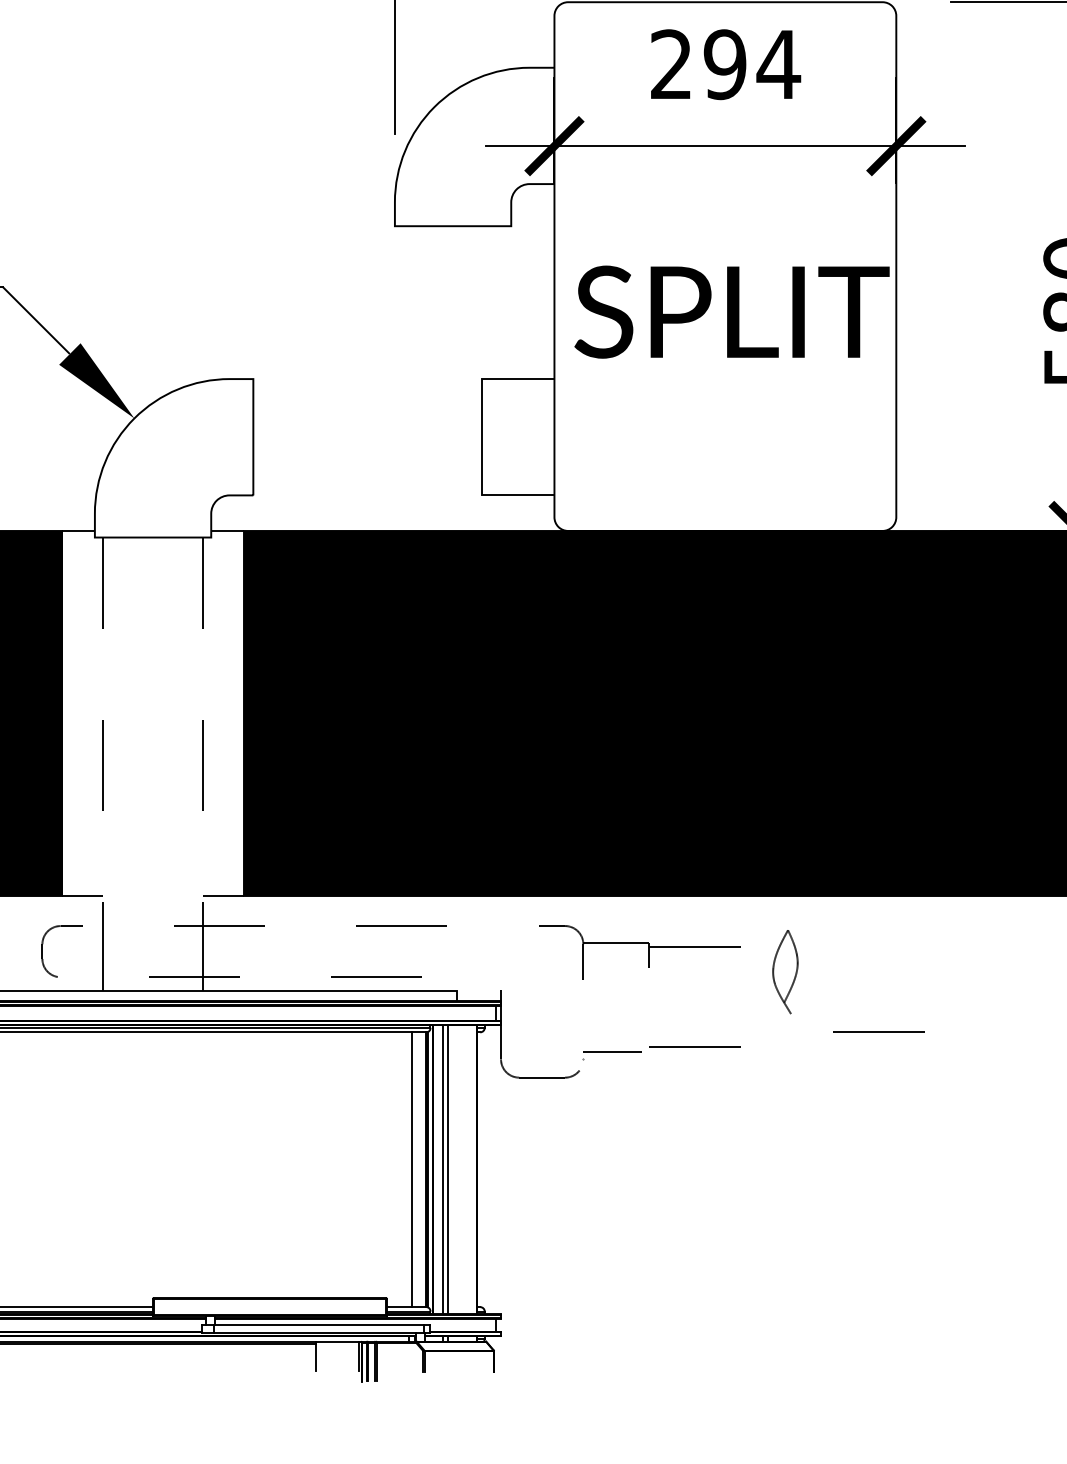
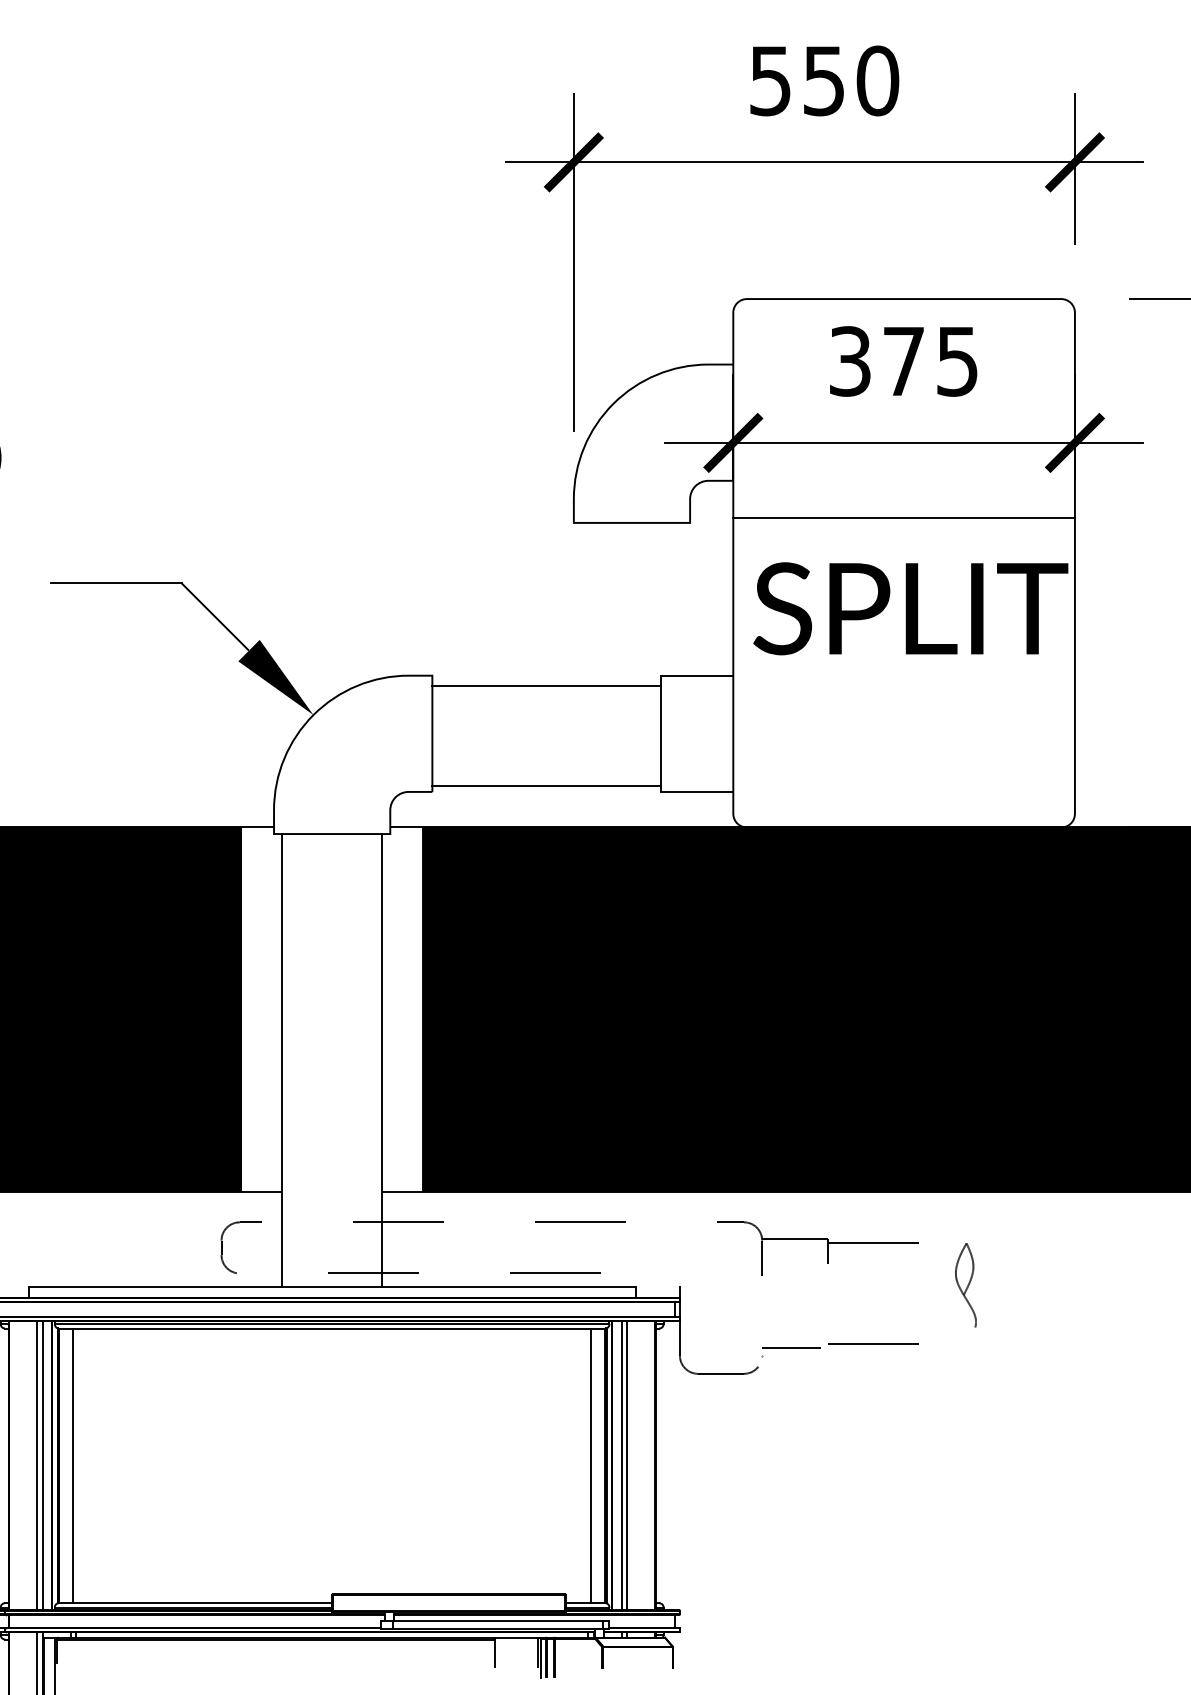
text: (725, 64) -> (904, 361), 294 -> 375
line: (724, 220) -> (903, 517), added
line: (367, 388) -> (546, 685), added
line: (367, 489) -> (546, 786), added
line: (103, 764) -> (282, 1060), dashed -> solid
line: (203, 764) -> (382, 1060), dashed -> solid
part: (786, 989) -> (965, 1285), size x0.71
line: (878, 1032) -> (1057, 1328), removed

